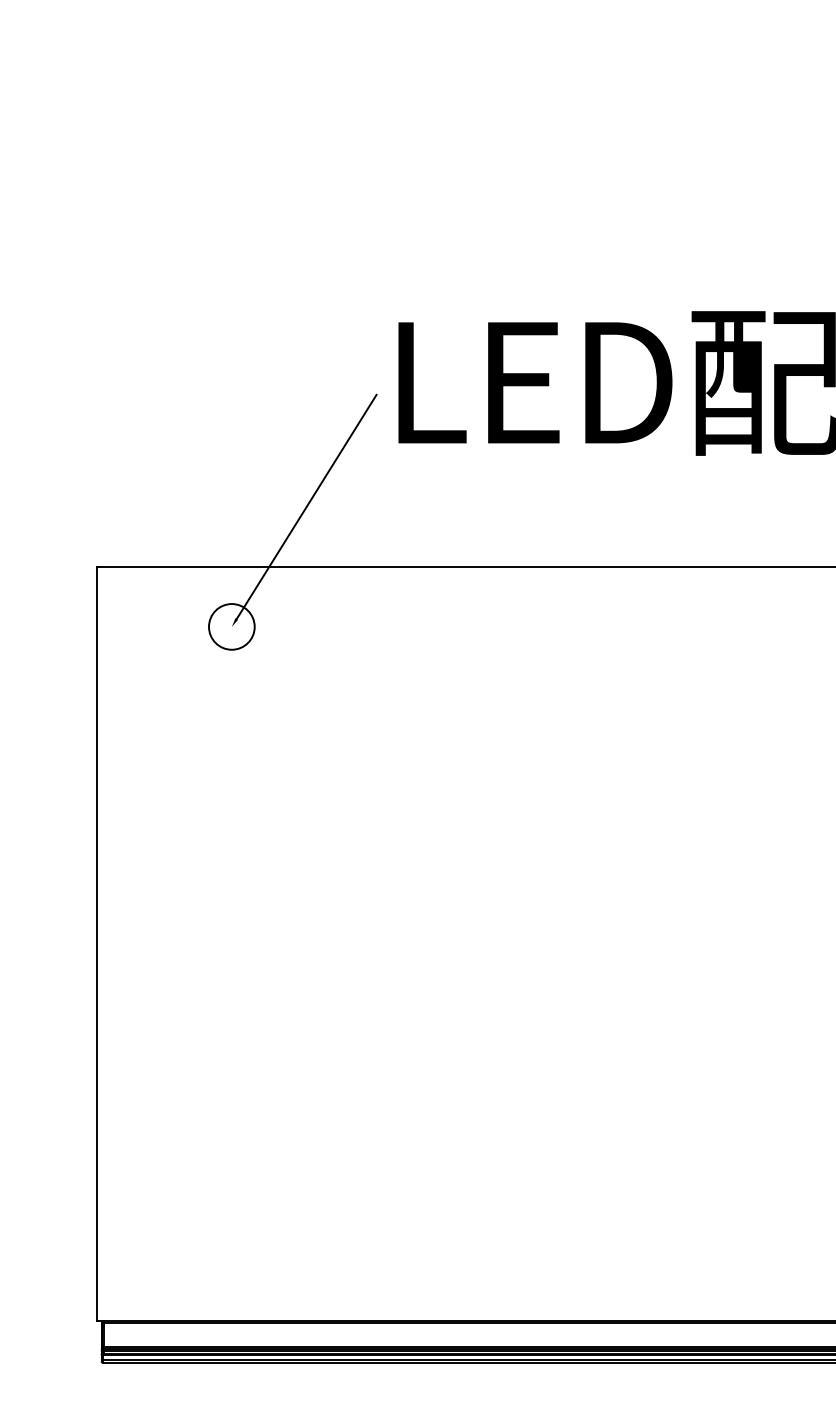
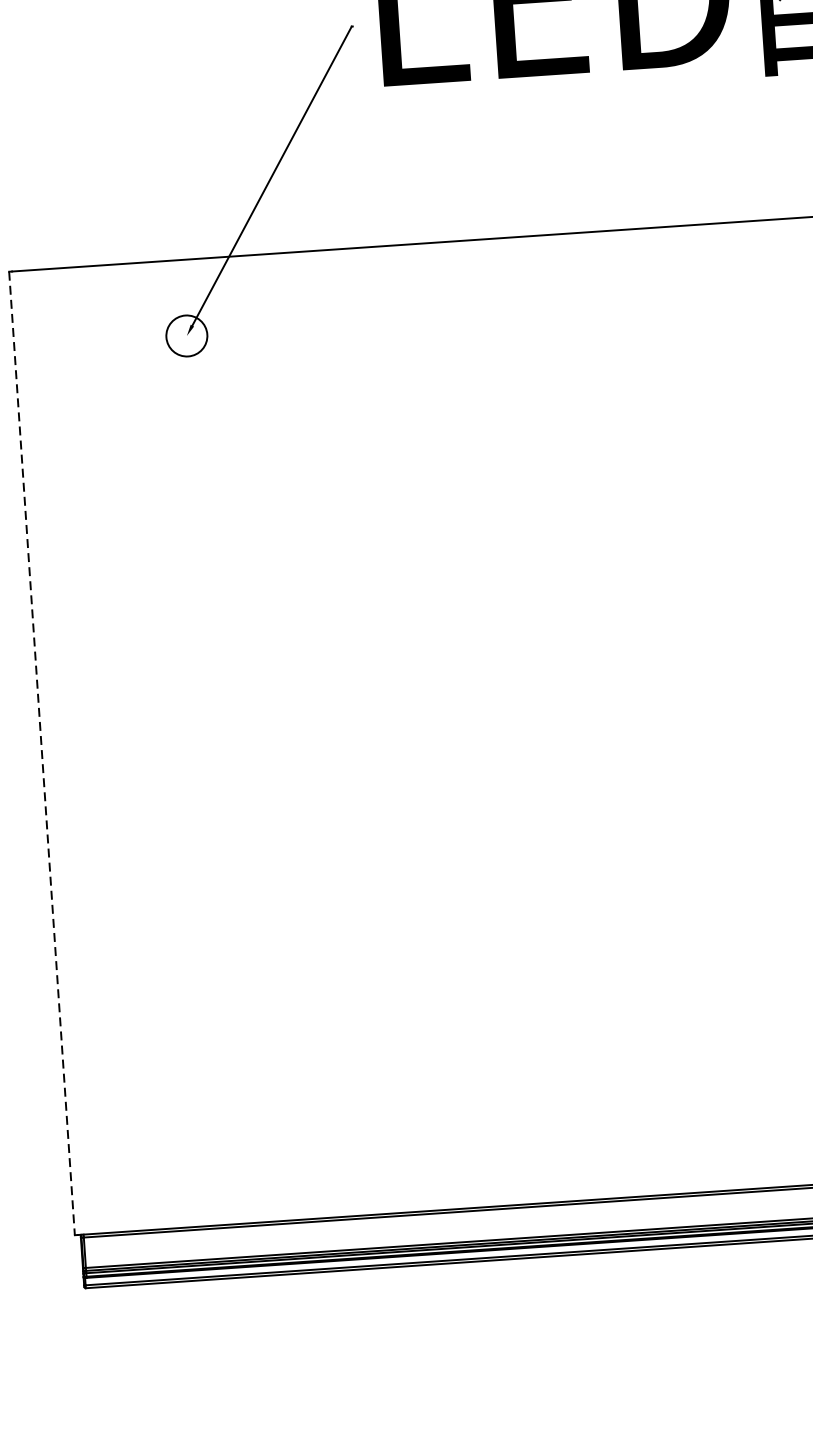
circle: (231, 626) -> (186, 335), size x0.7
line: (96, 944) -> (41, 754), solid -> dashed

